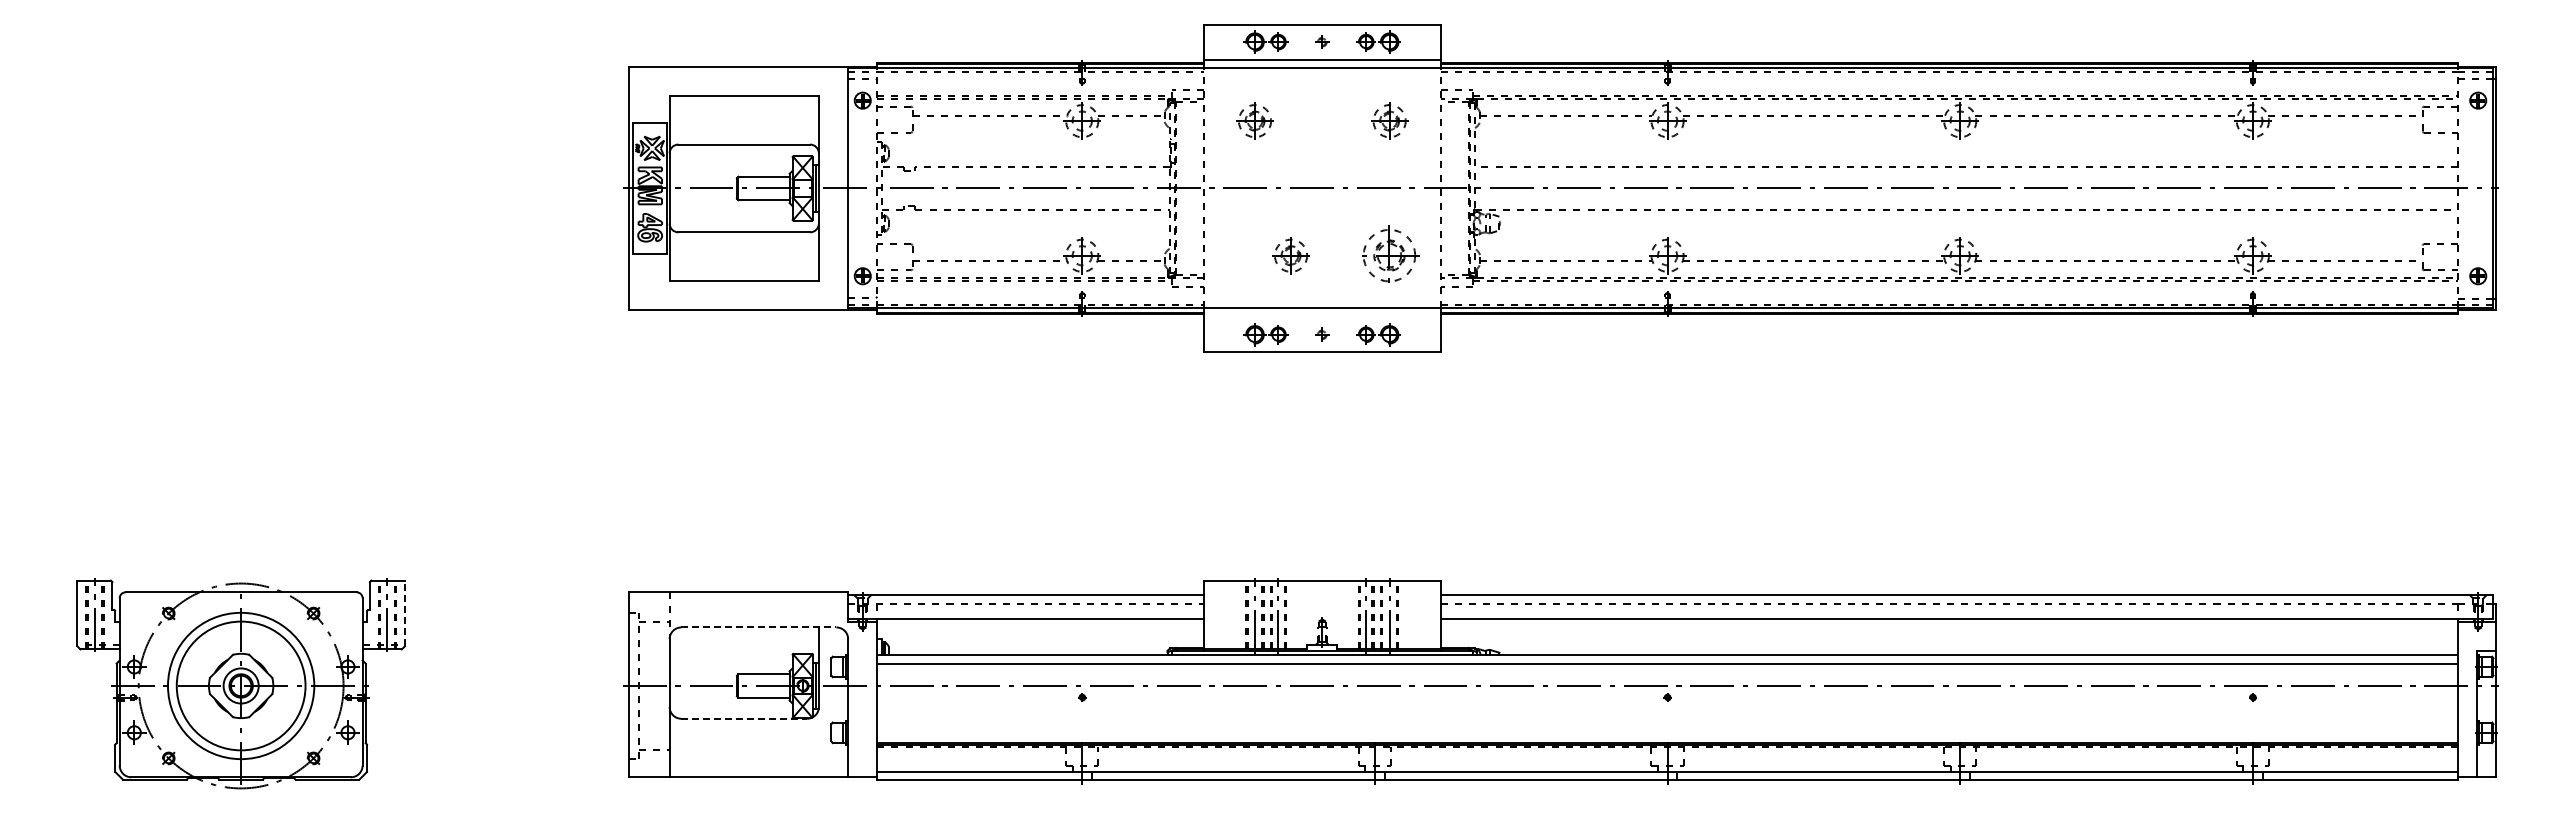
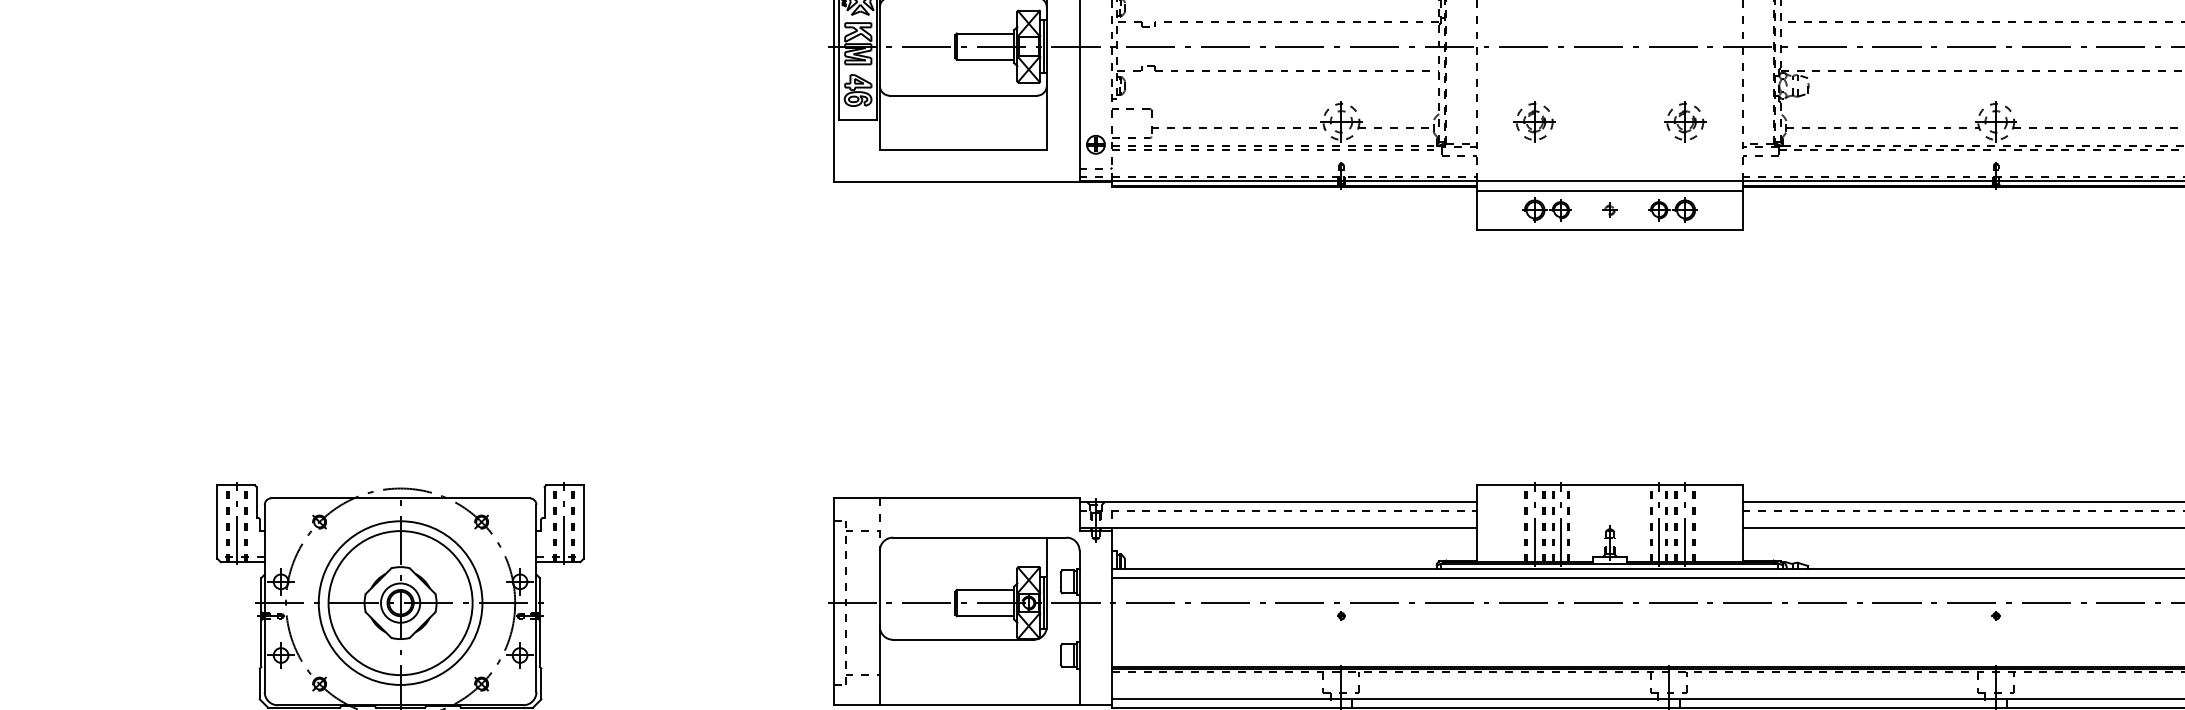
part: (1290, 255) -> (1534, 121), moved
part: (1389, 255) -> (1685, 121), size x0.62
line: (1321, 317) -> (1609, 190), added
line: (405, 613) -> (584, 522), dashed -> solid
line: (758, 627) -> (979, 537), dashed -> solid
line: (744, 718) -> (963, 639), dashed -> solid

